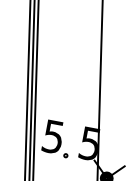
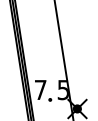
text: (52, 137) -> (40, 90), 5 -> 7

